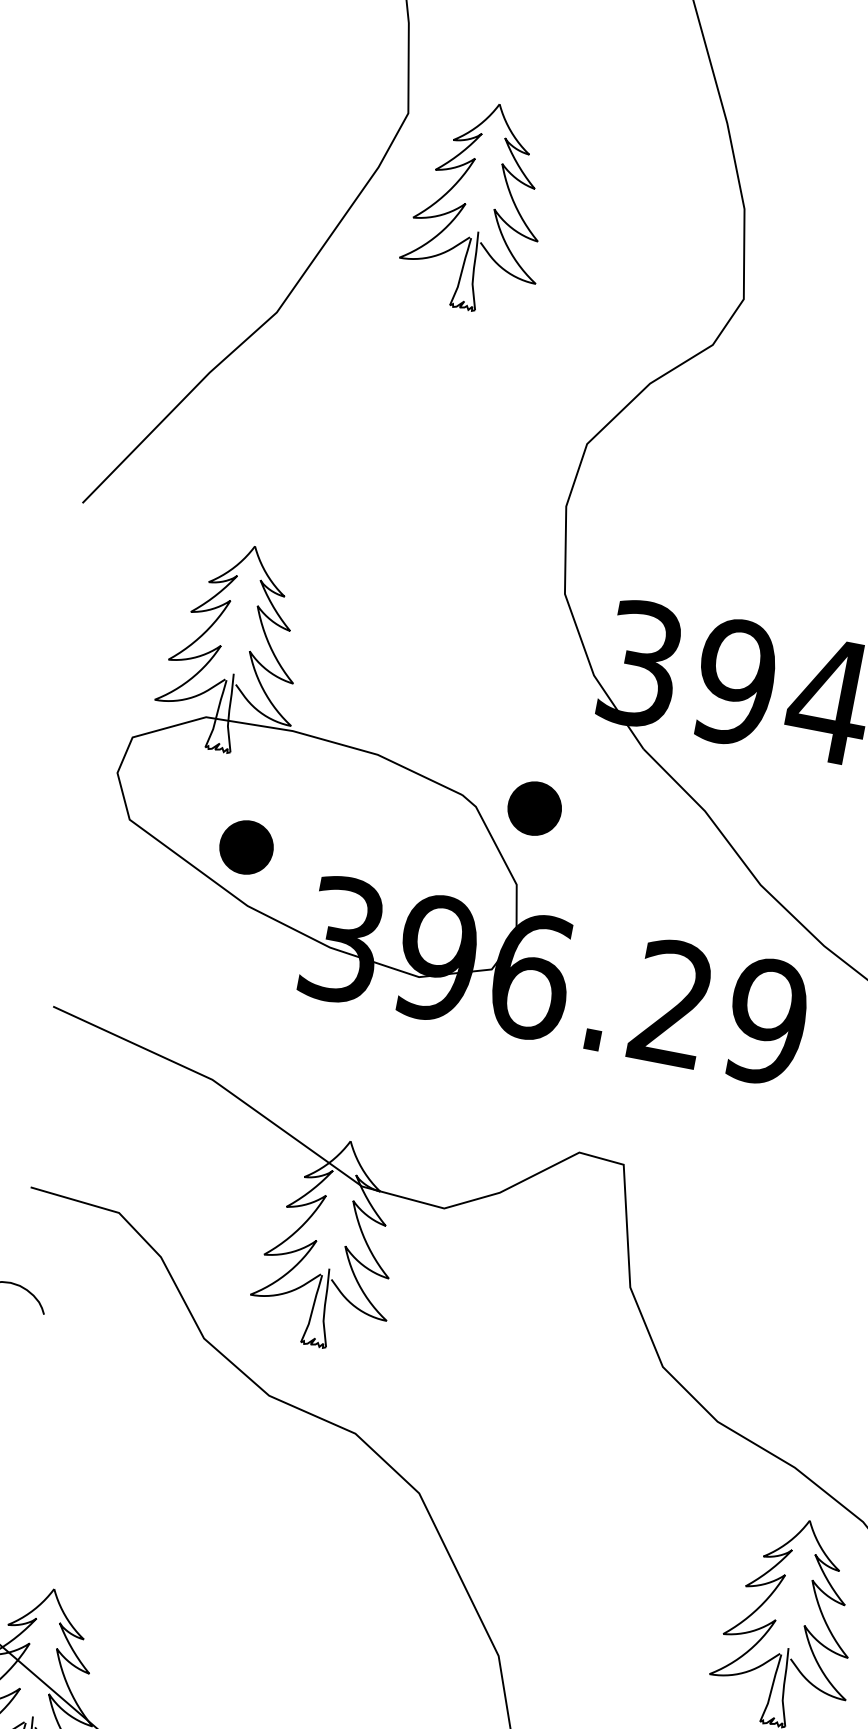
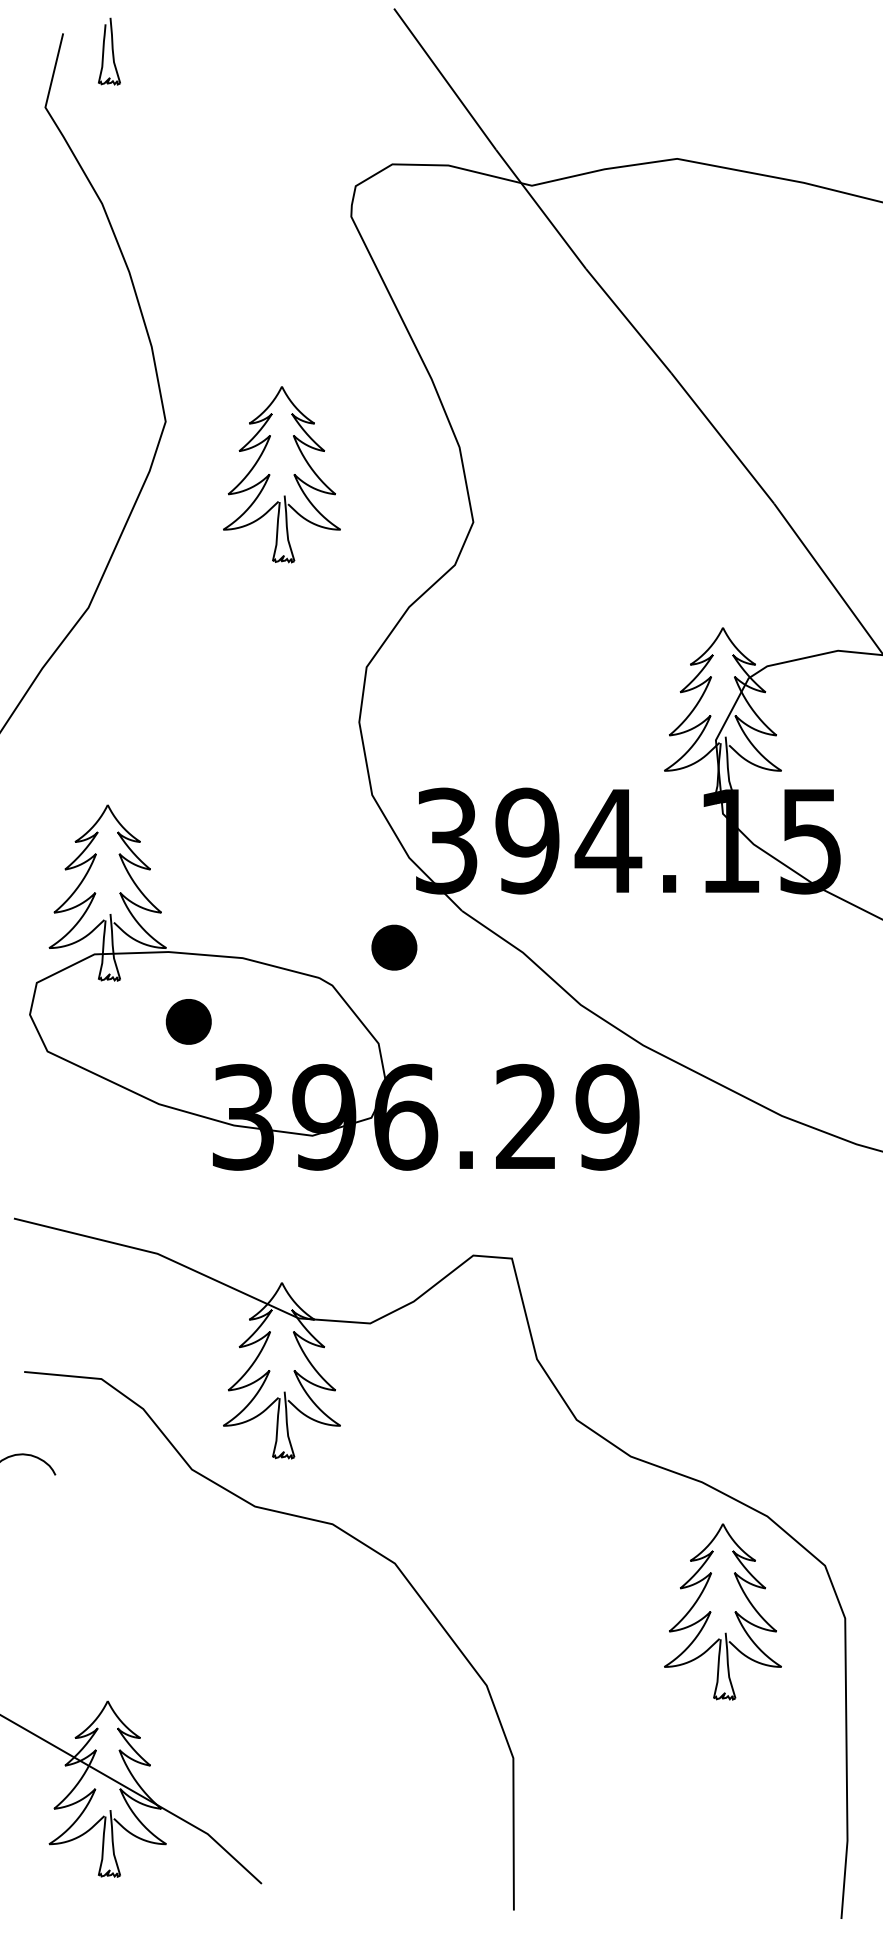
part: (479, 206) -> (281, 474), moved
part: (534, 808) -> (394, 947), moved
part: (246, 846) -> (188, 1021), moved

